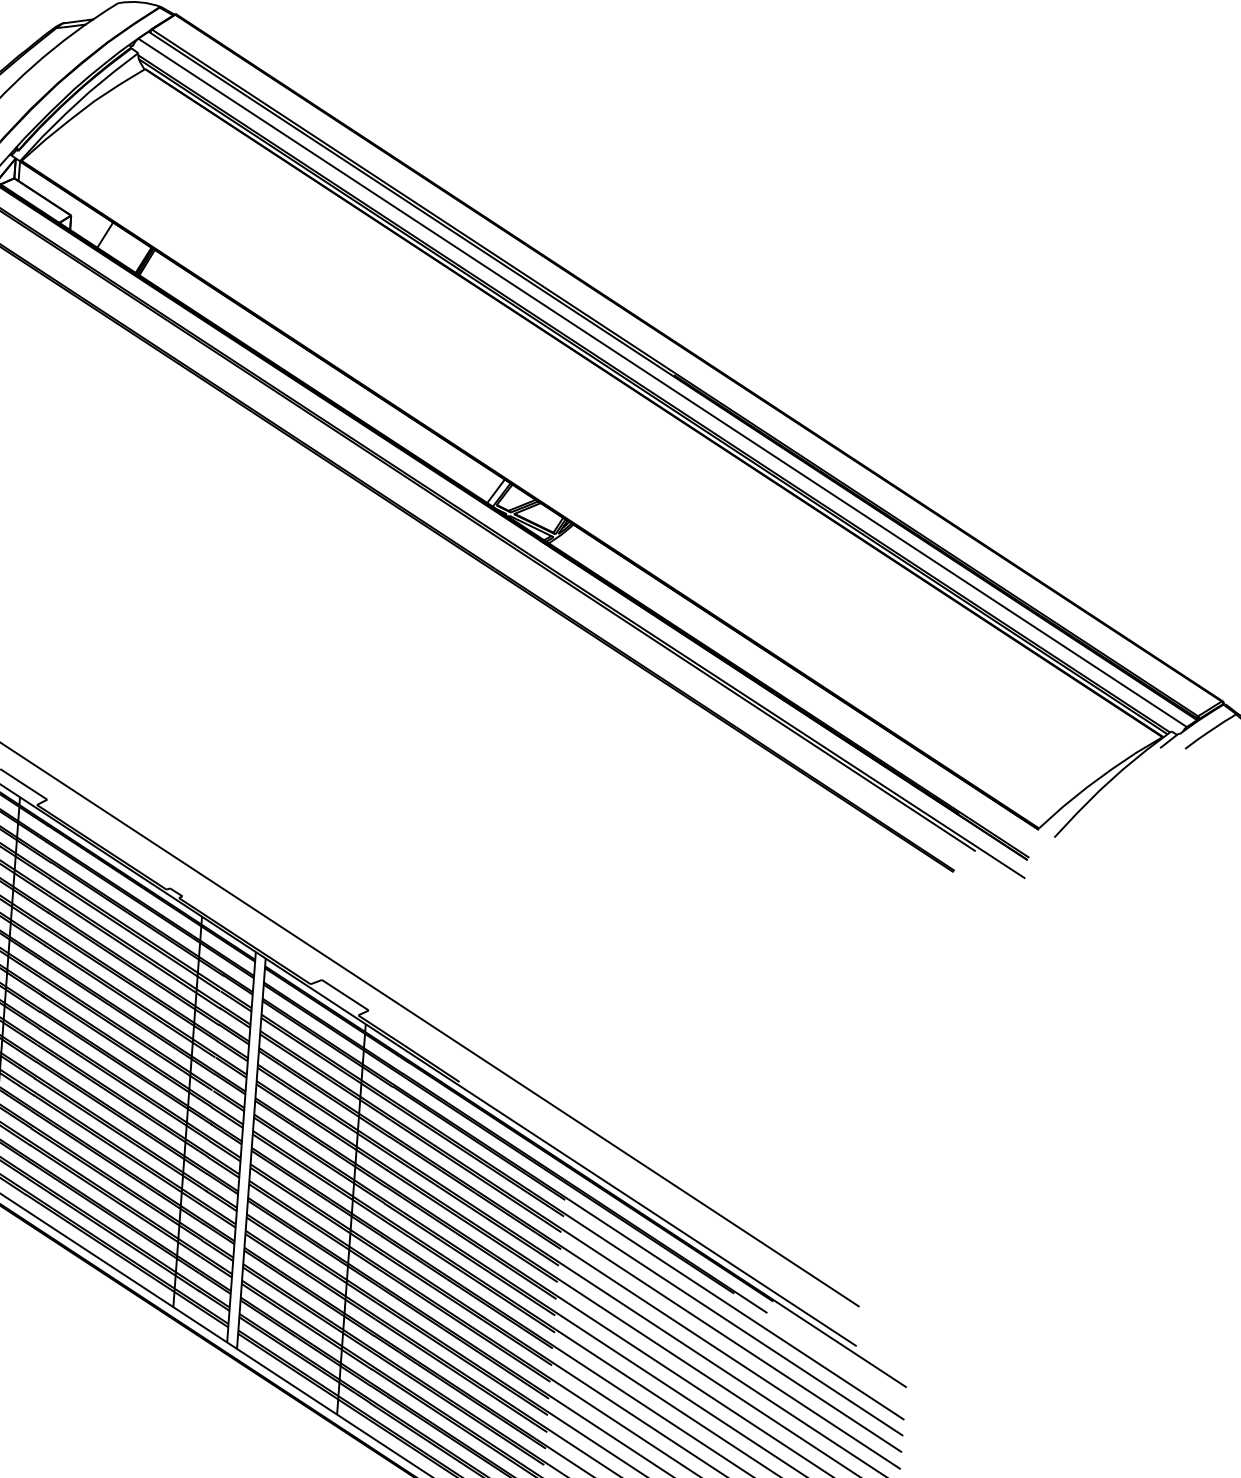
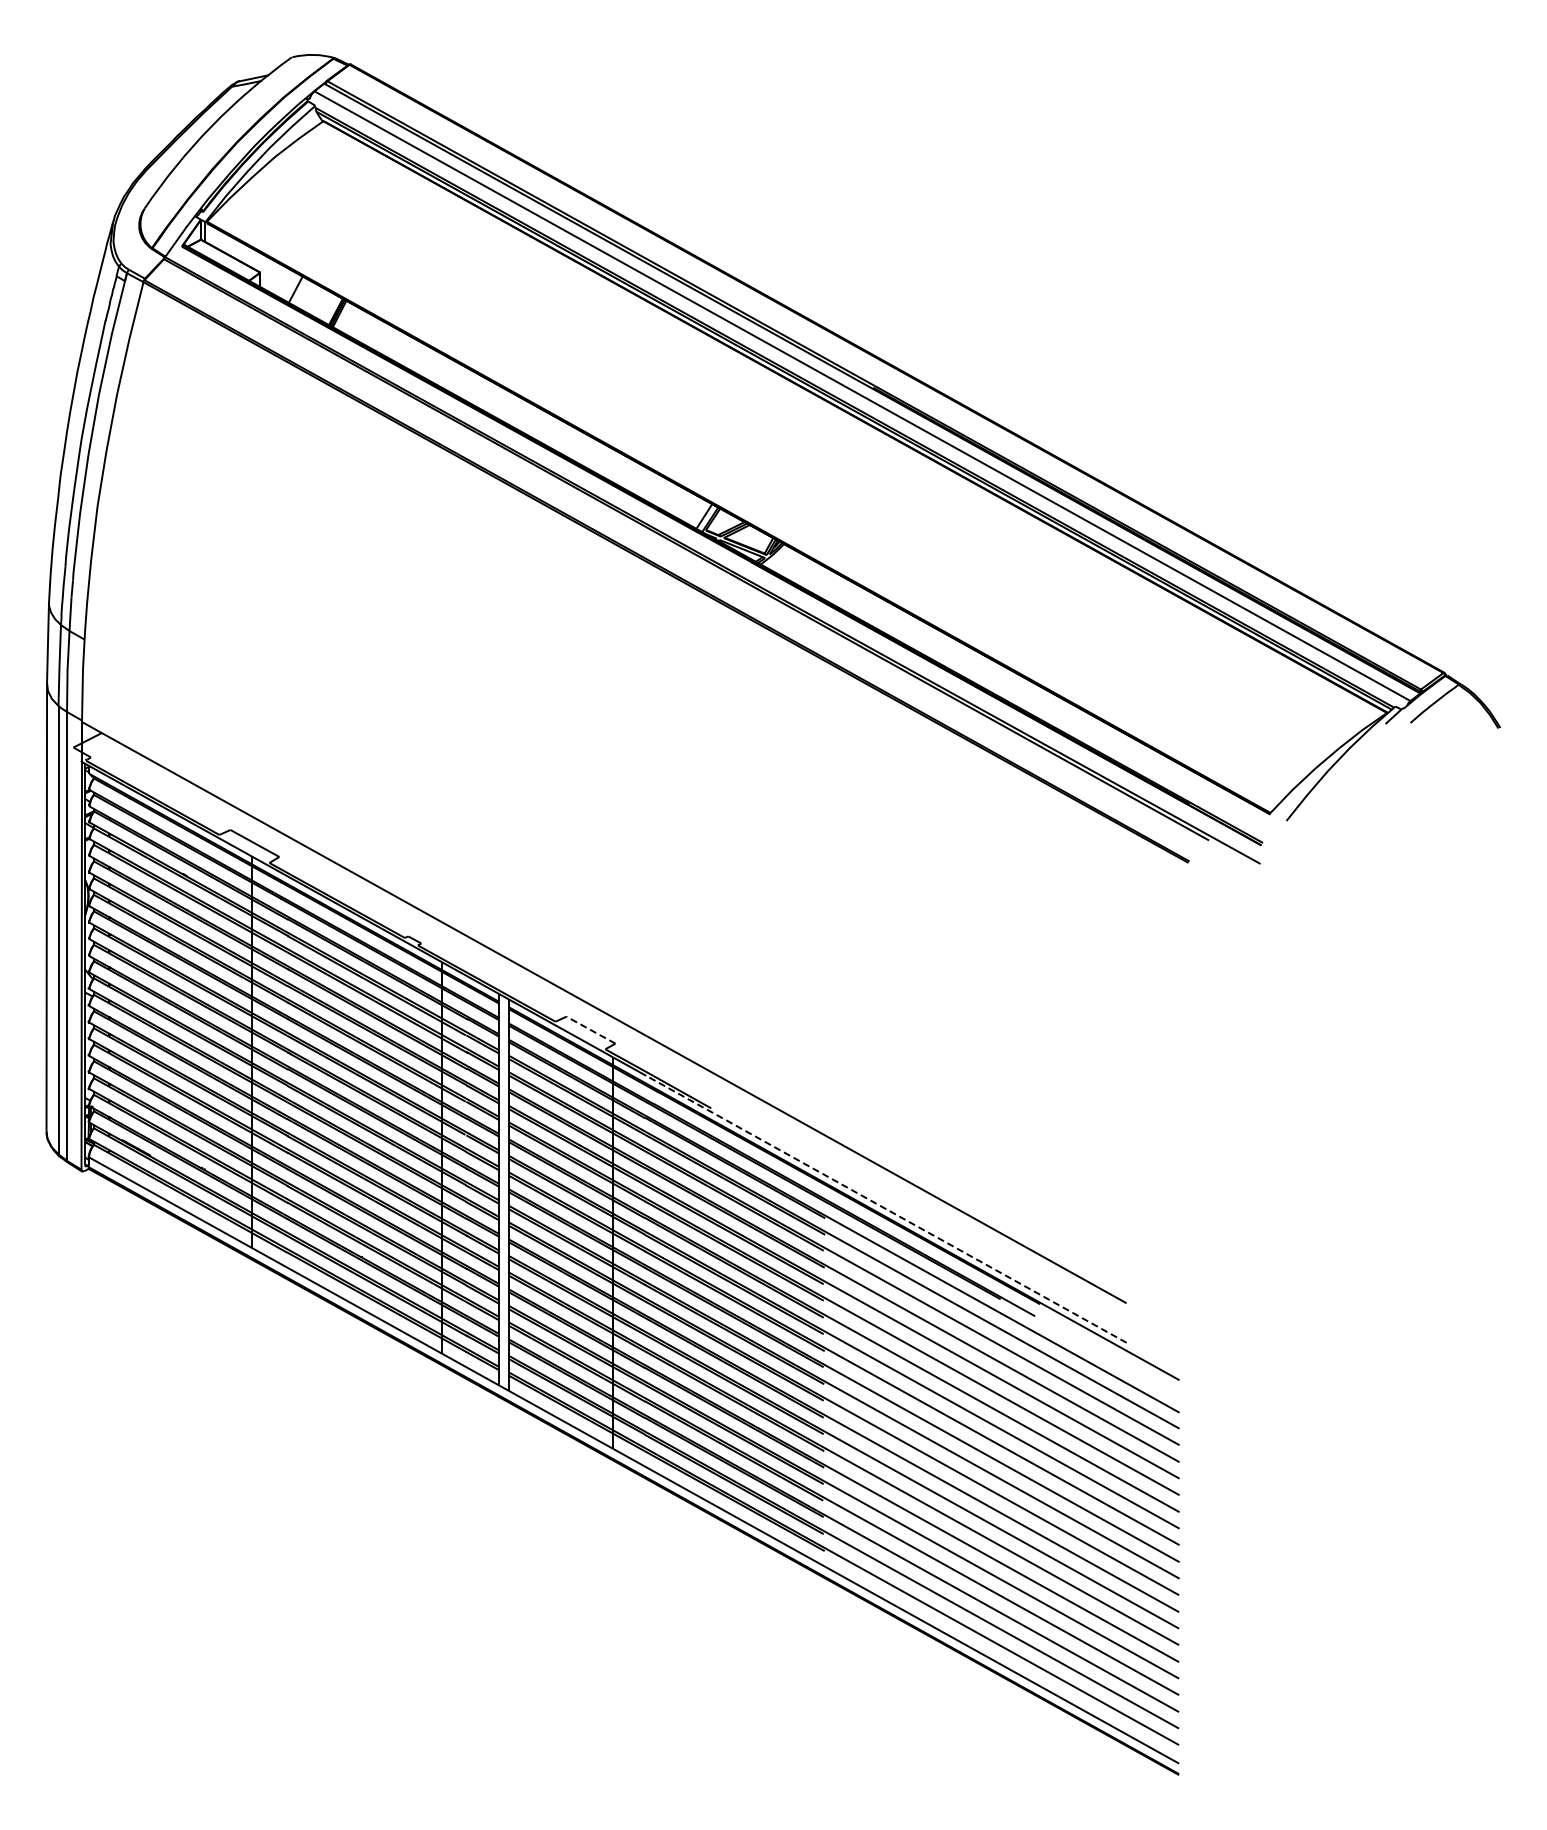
line: (345, 995) -> (591, 1030), solid -> dashed
line: (626, 1195) -> (886, 1209), solid -> dashed

